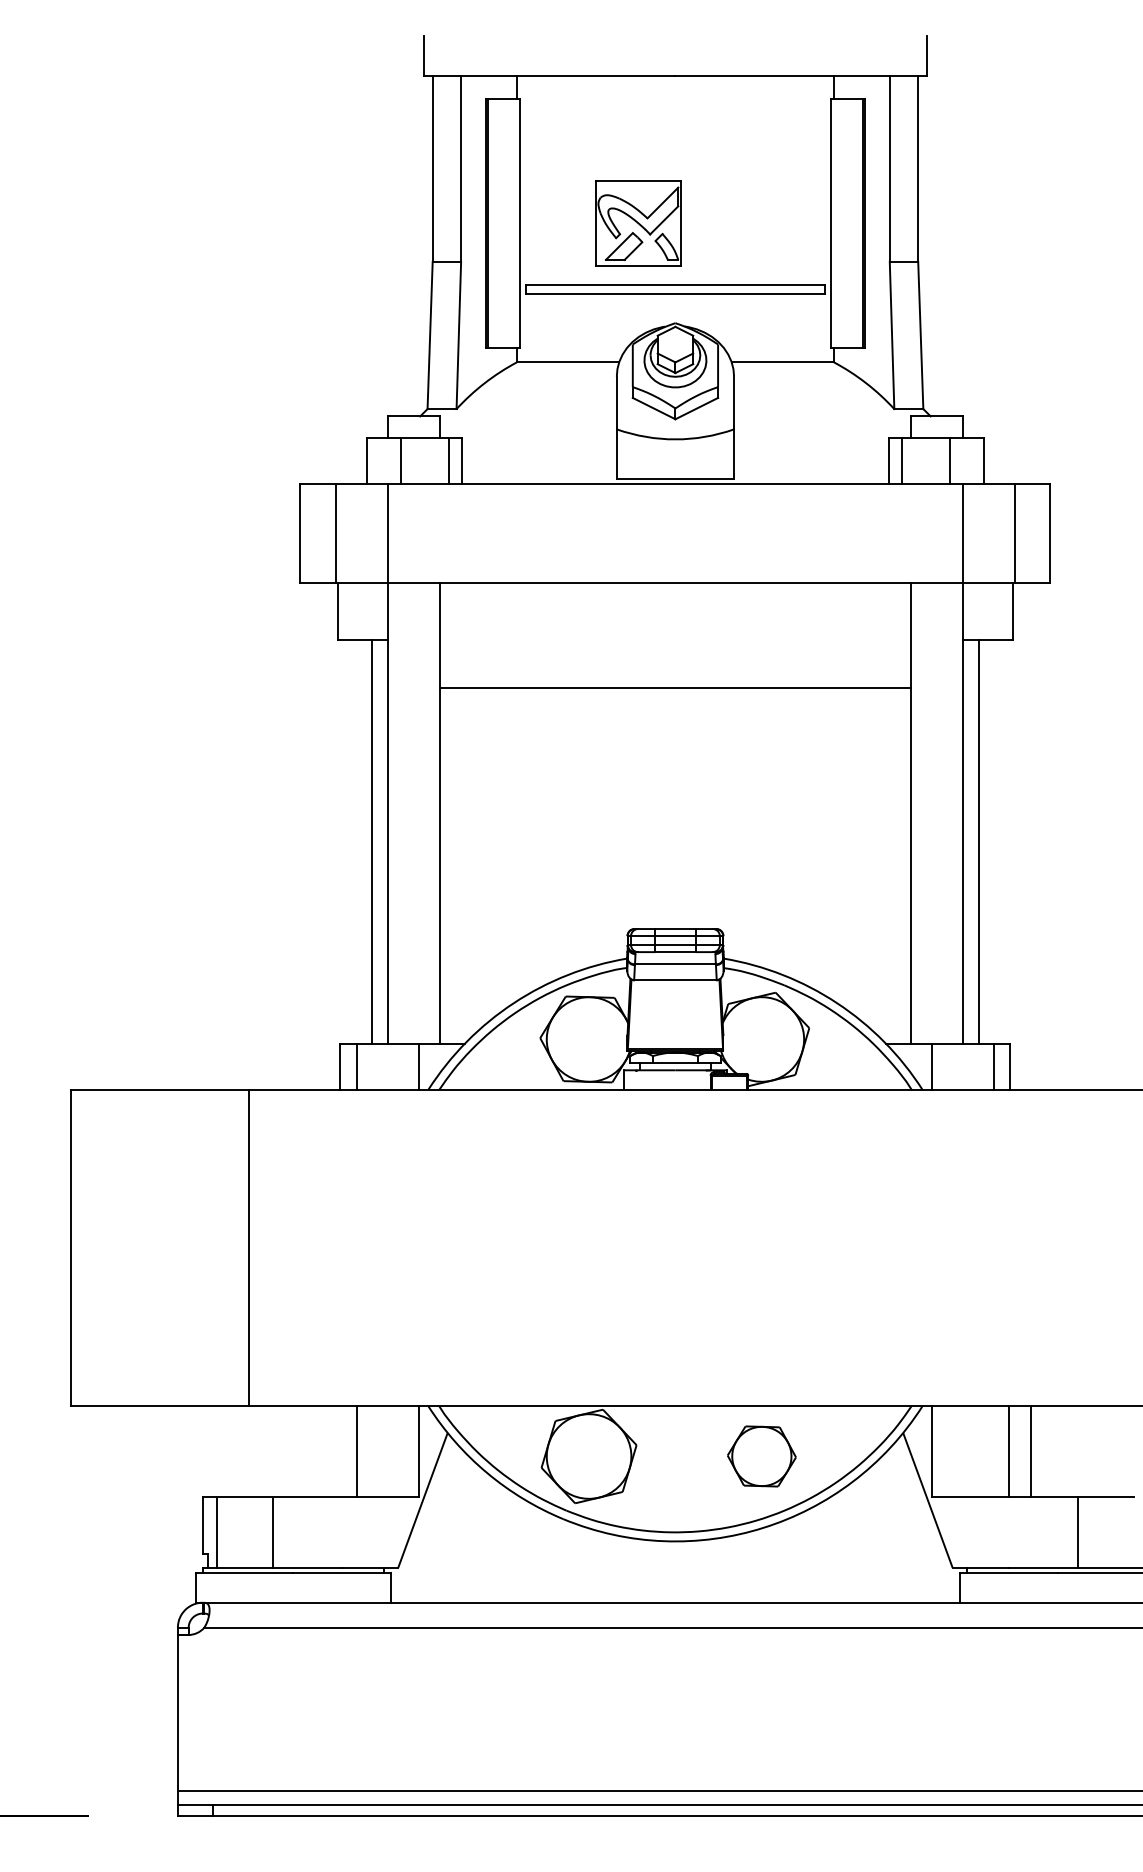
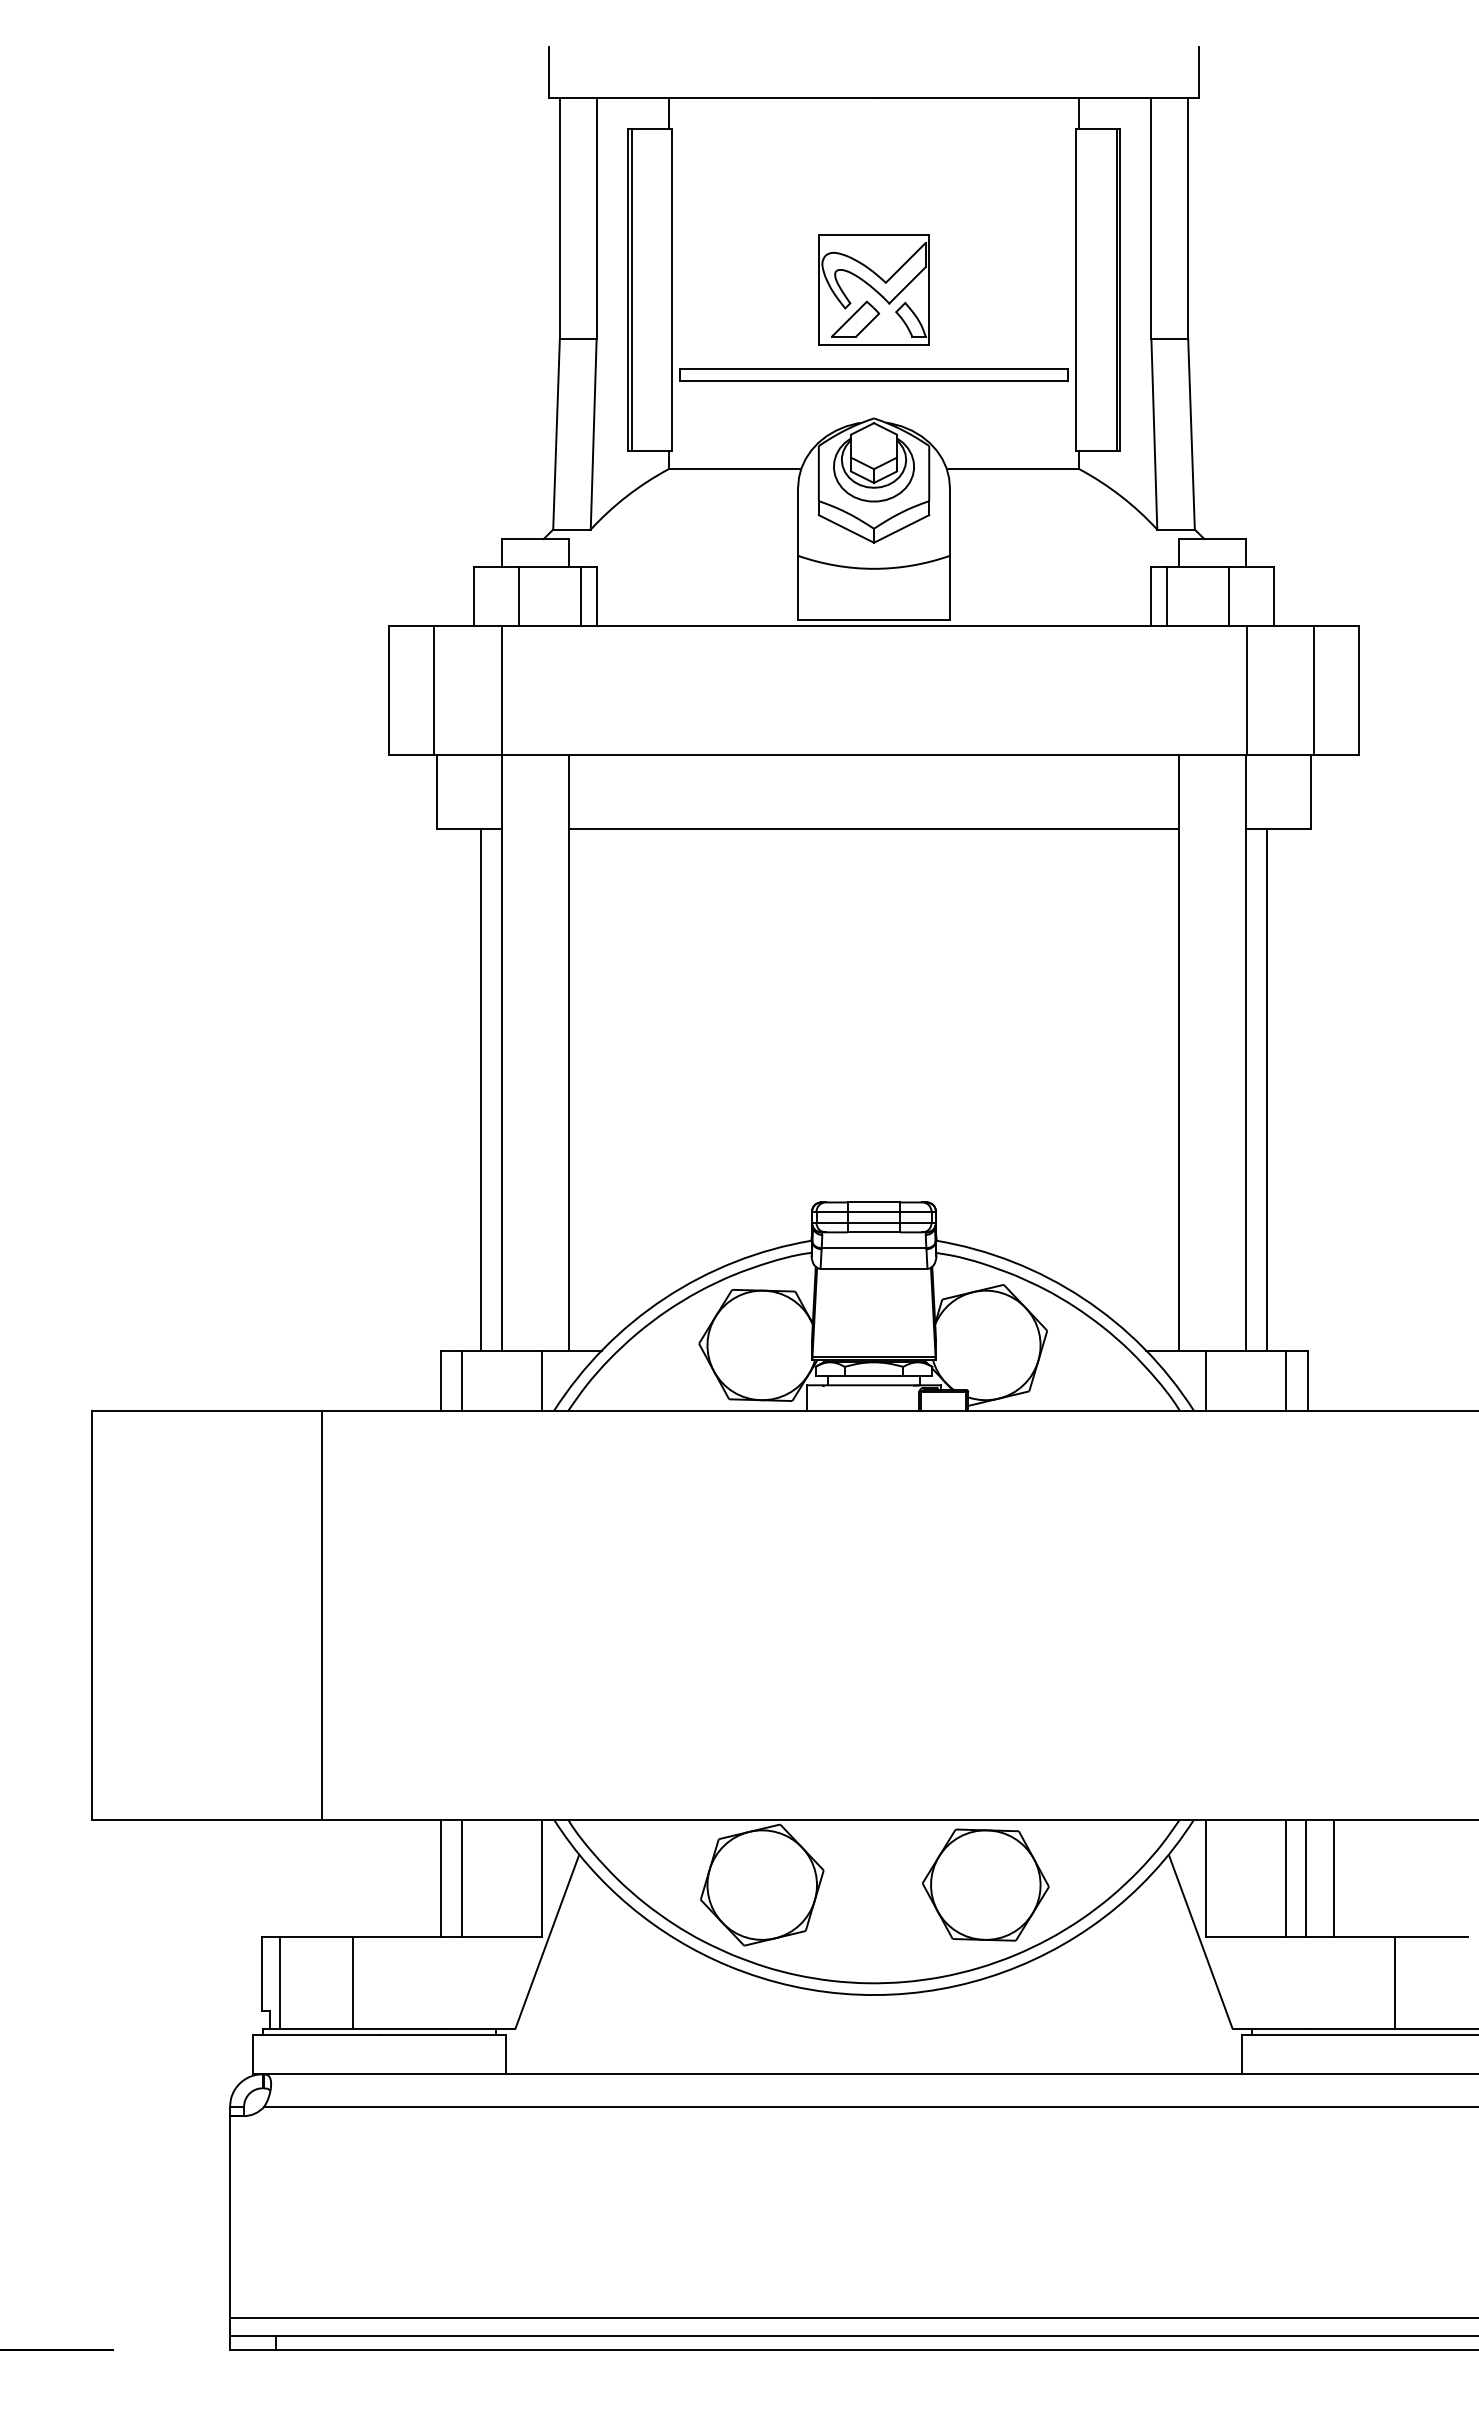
part: (637, 223) -> (873, 289), moved
line: (675, 687) -> (873, 828), moved
line: (340, 1451) -> (440, 1878), added
line: (994, 1451) -> (1286, 1878), added
part: (761, 1456) -> (985, 1884), size x1.43

